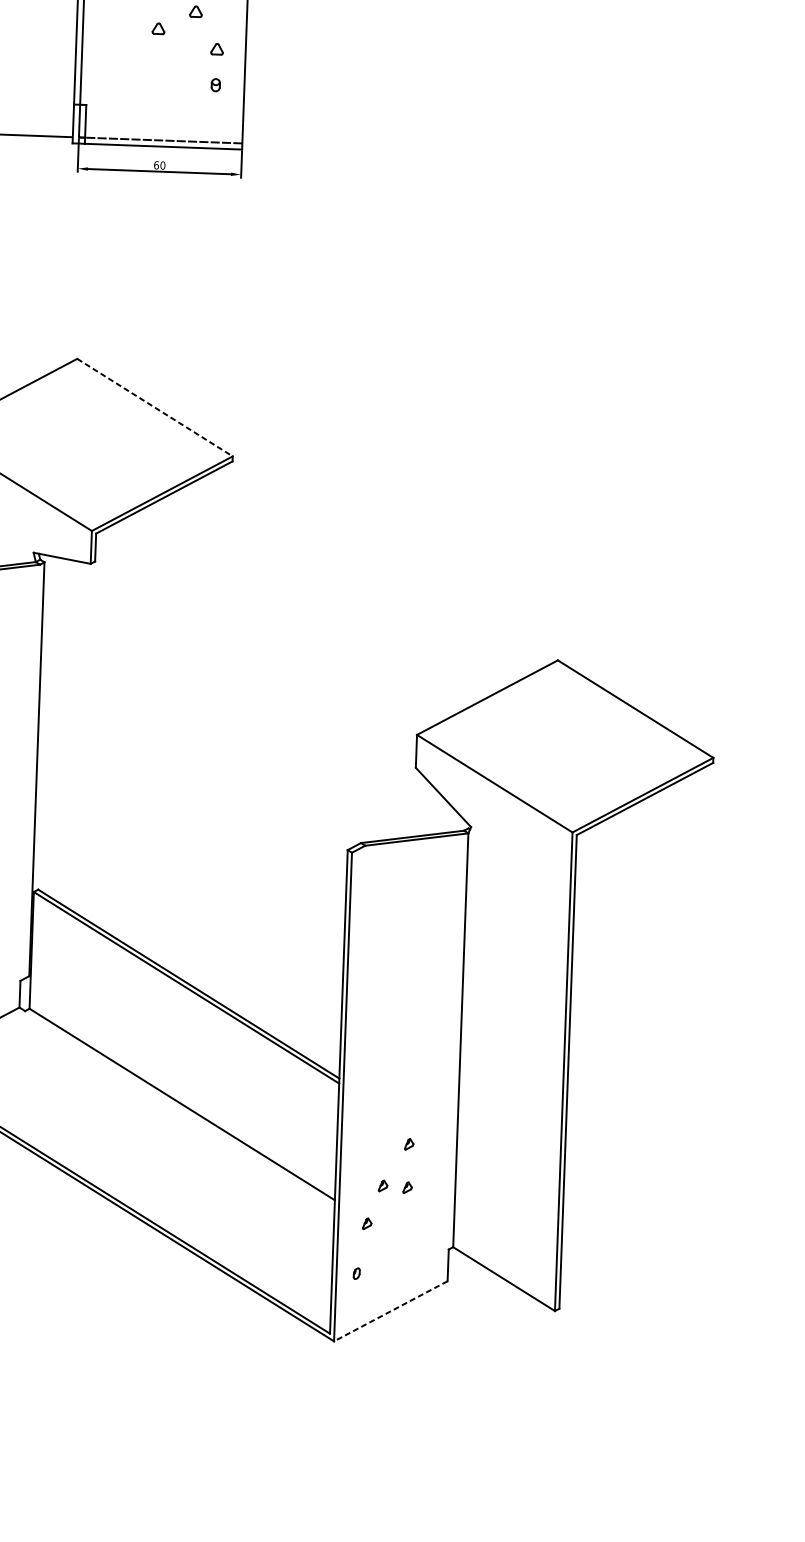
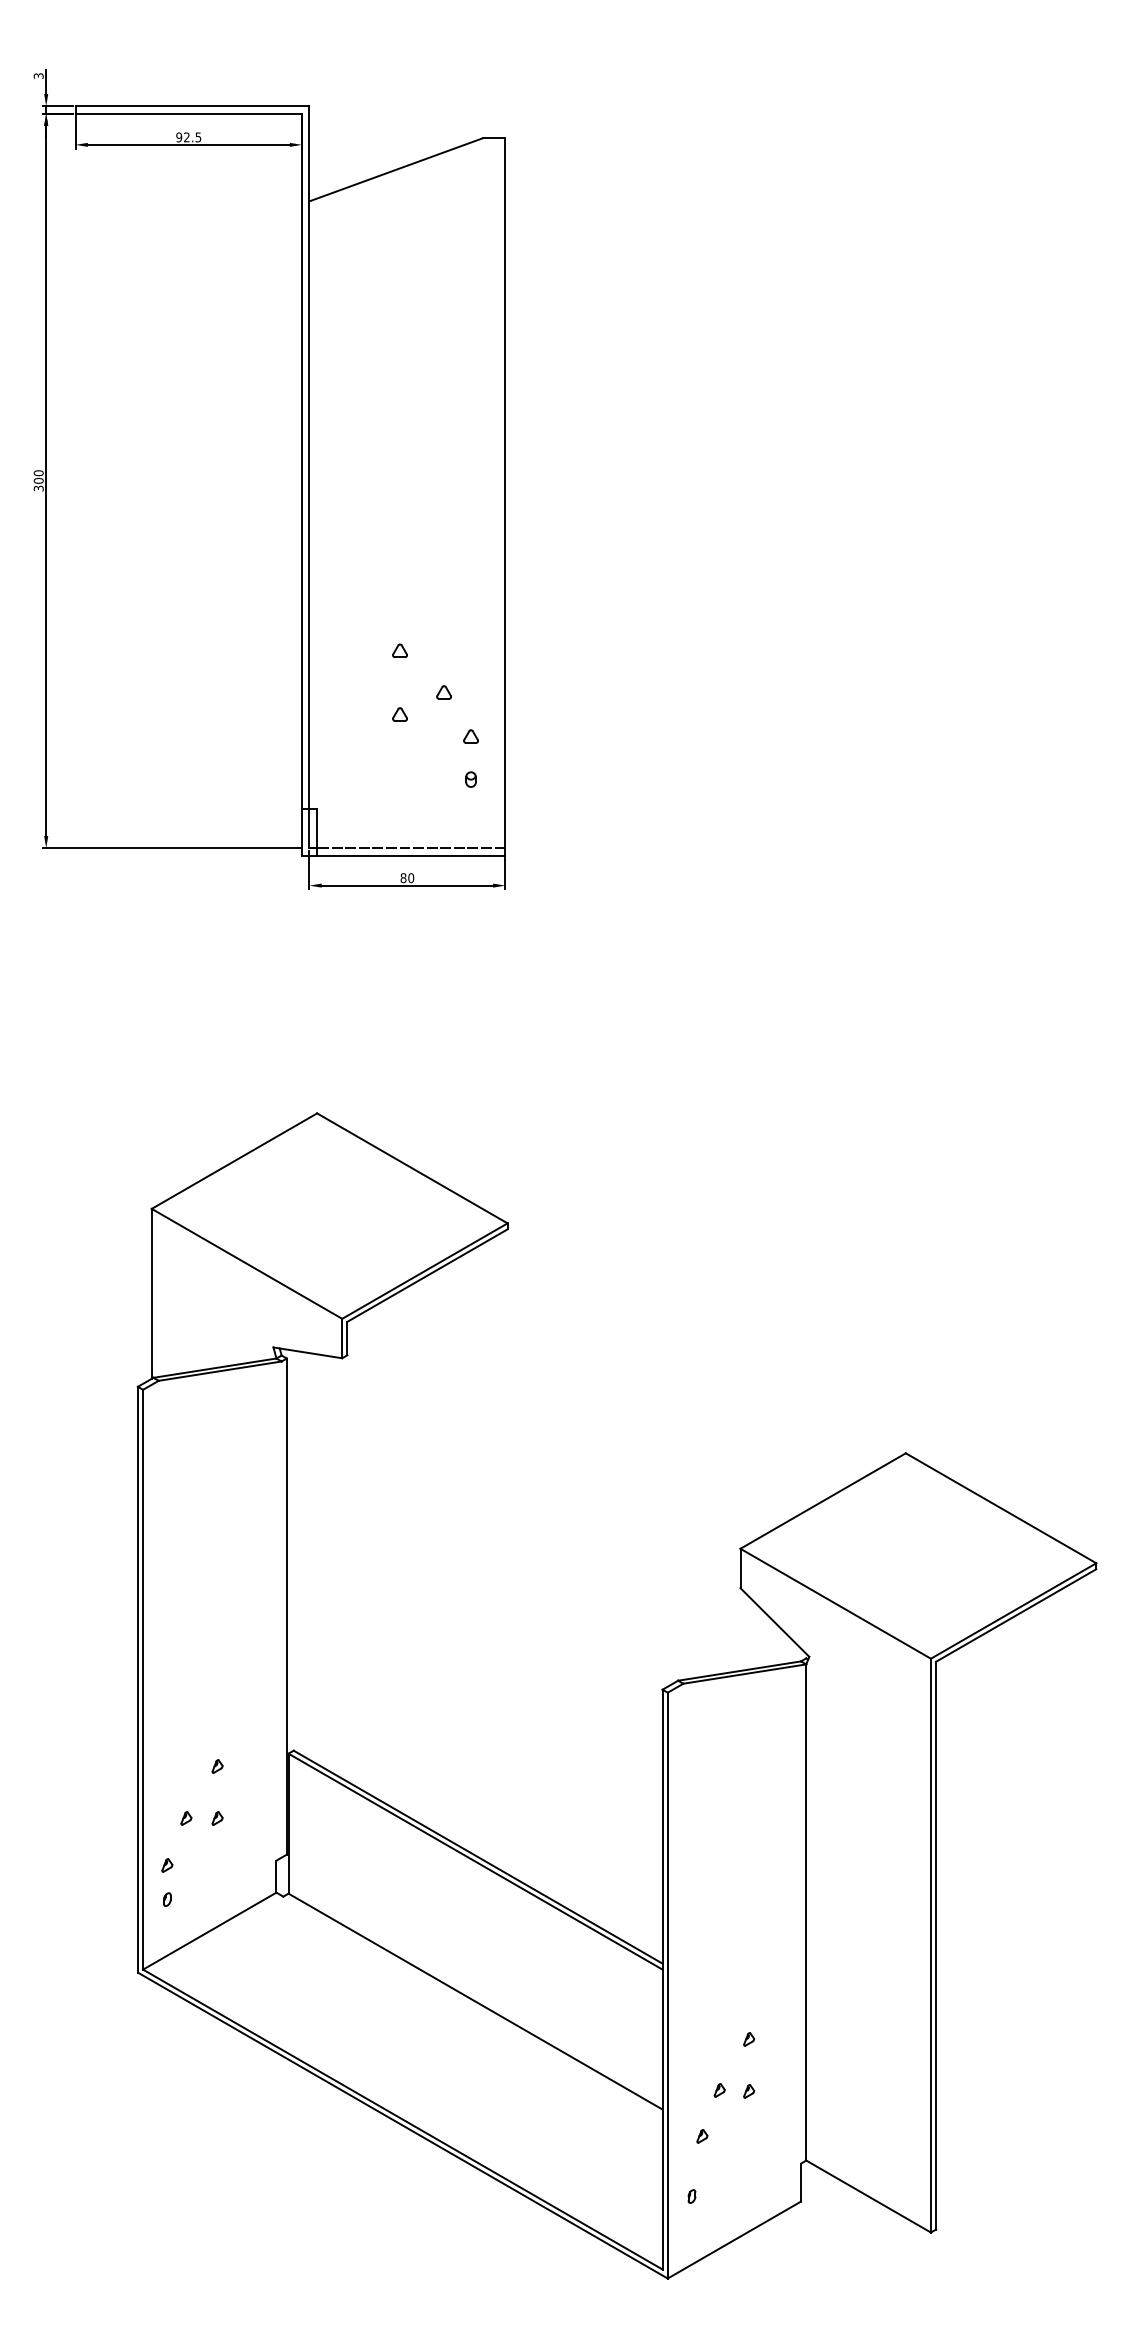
text: (156, 164) -> (403, 877), 60 -> 80
line: (155, 407) -> (412, 1168), dashed -> solid
line: (390, 1311) -> (734, 2240), dashed -> solid

